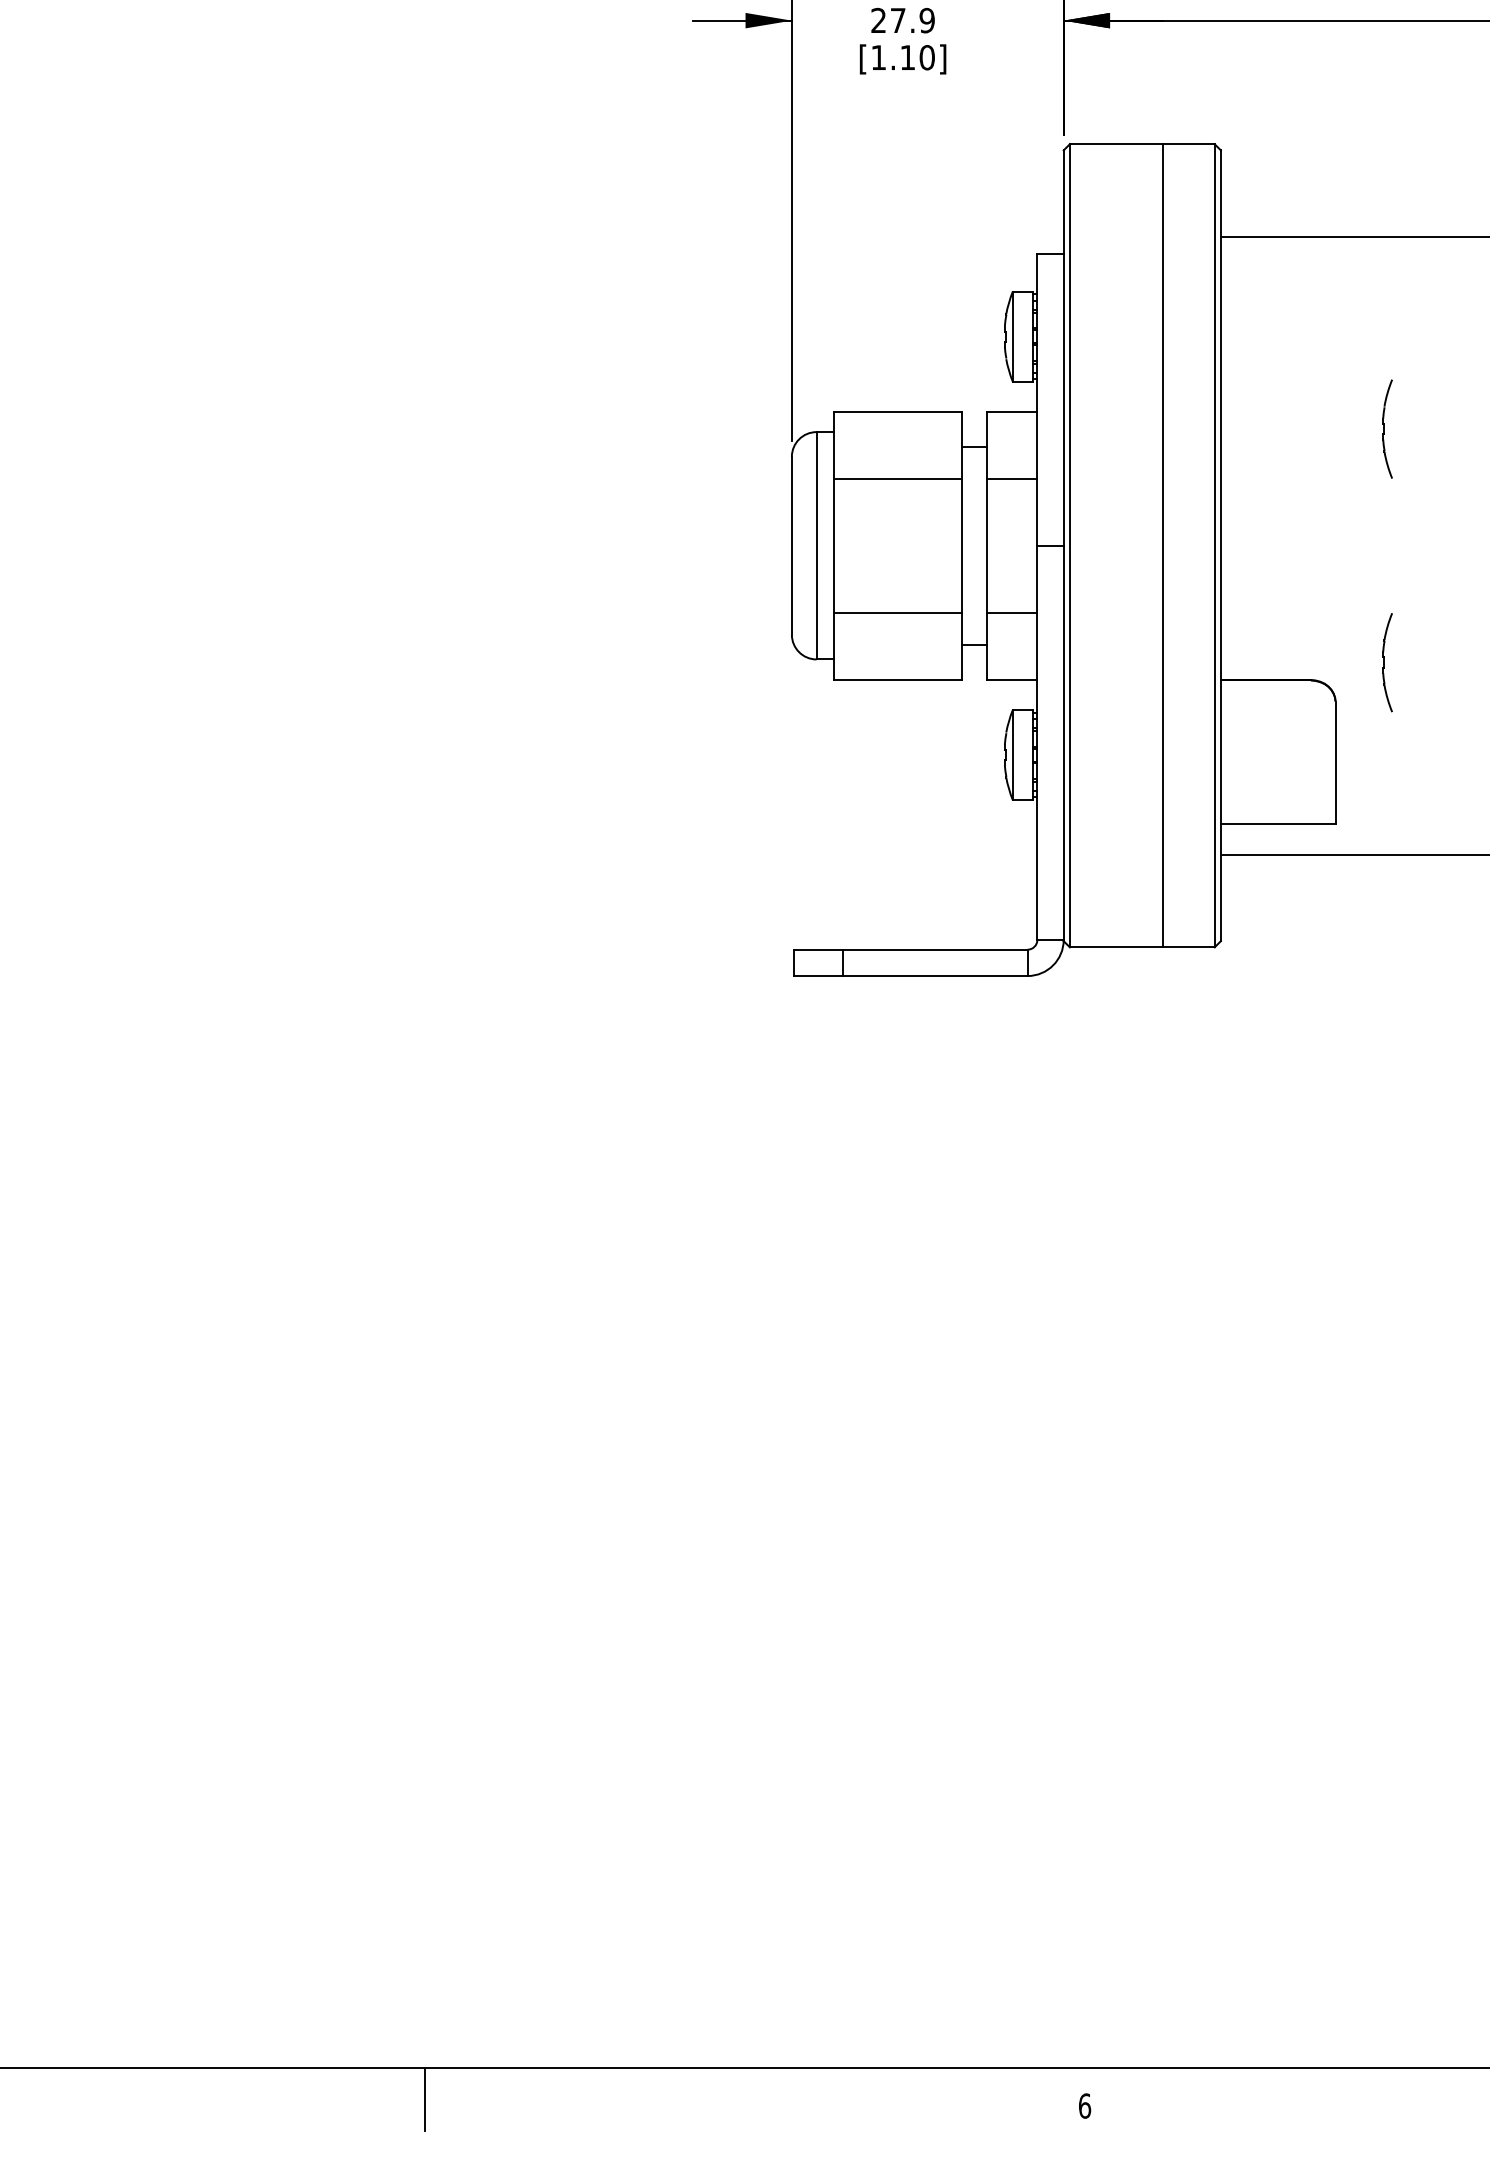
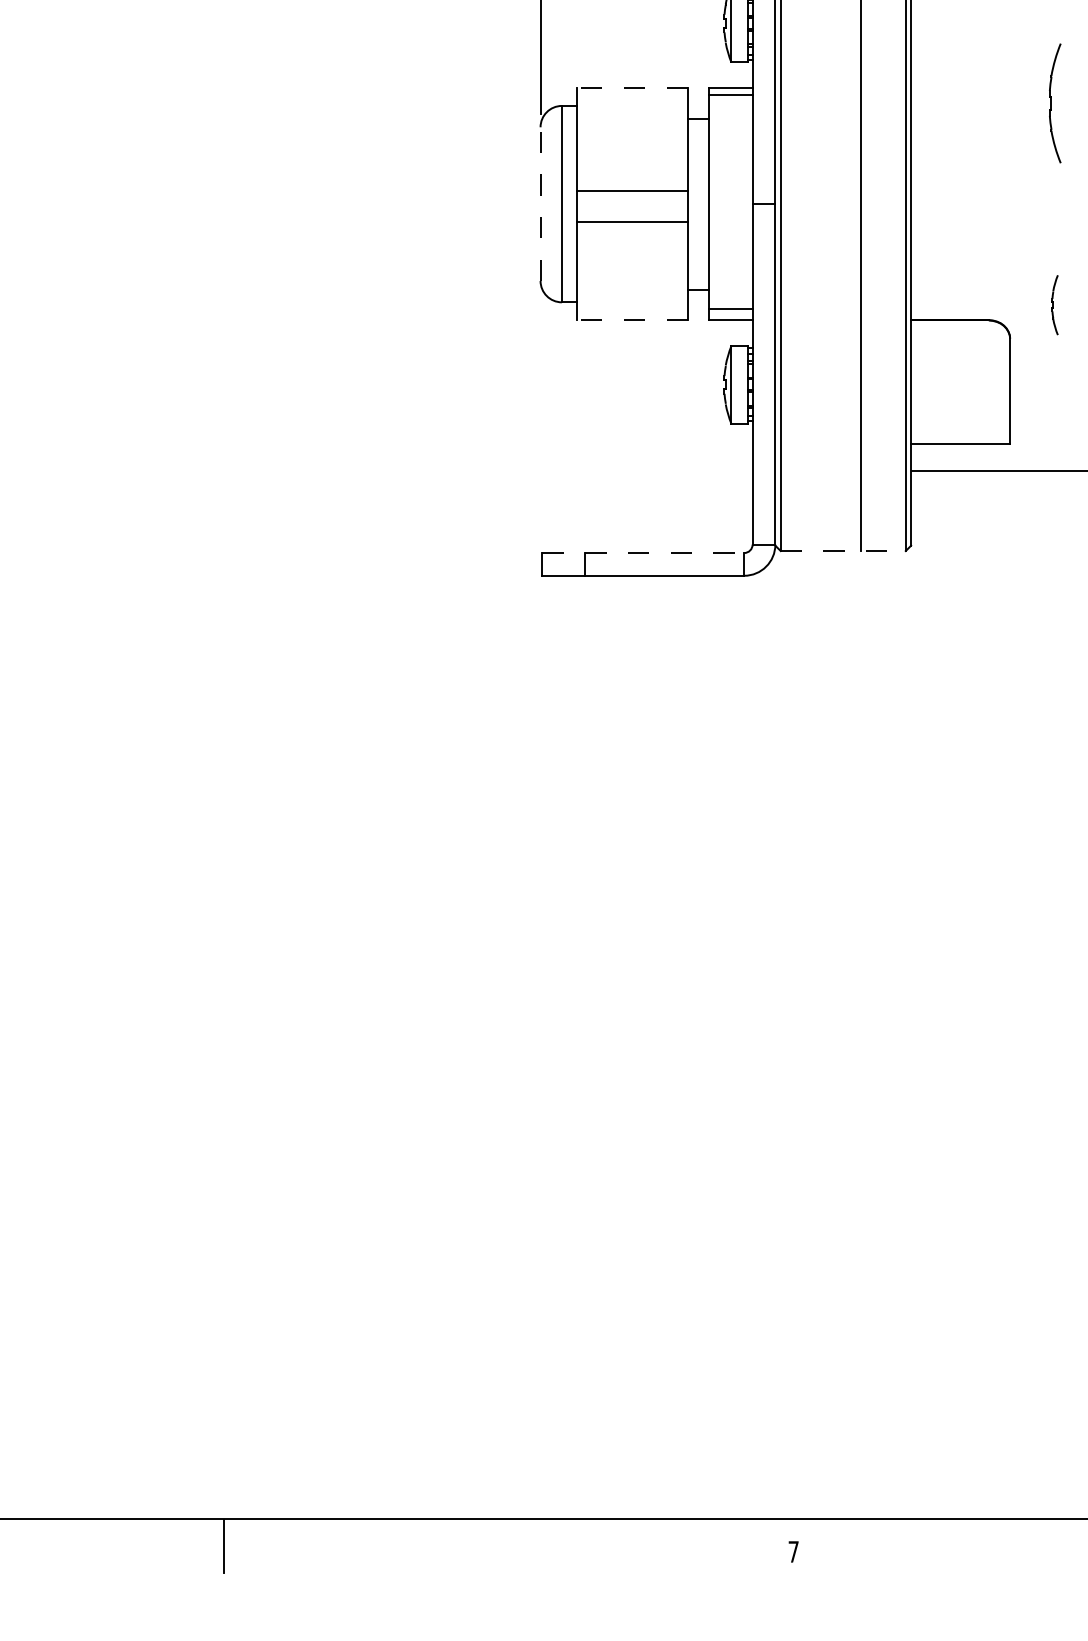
line: (897, 411) -> (631, 88), solid -> dashed
part: (1387, 428) -> (1055, 102), size x1.4
line: (897, 478) -> (631, 190), moved
line: (1012, 478) -> (731, 95), moved
line: (791, 545) -> (540, 203), solid -> dashed
line: (897, 613) -> (631, 222), moved
line: (1012, 613) -> (731, 309), moved
part: (1387, 662) -> (1055, 304), size x0.7
line: (897, 679) -> (631, 319), solid -> dashed
line: (1142, 947) -> (843, 551), solid -> dashed
line: (910, 949) -> (643, 552), solid -> dashed
text: (1085, 2105) -> (794, 1551), 6 -> 7

